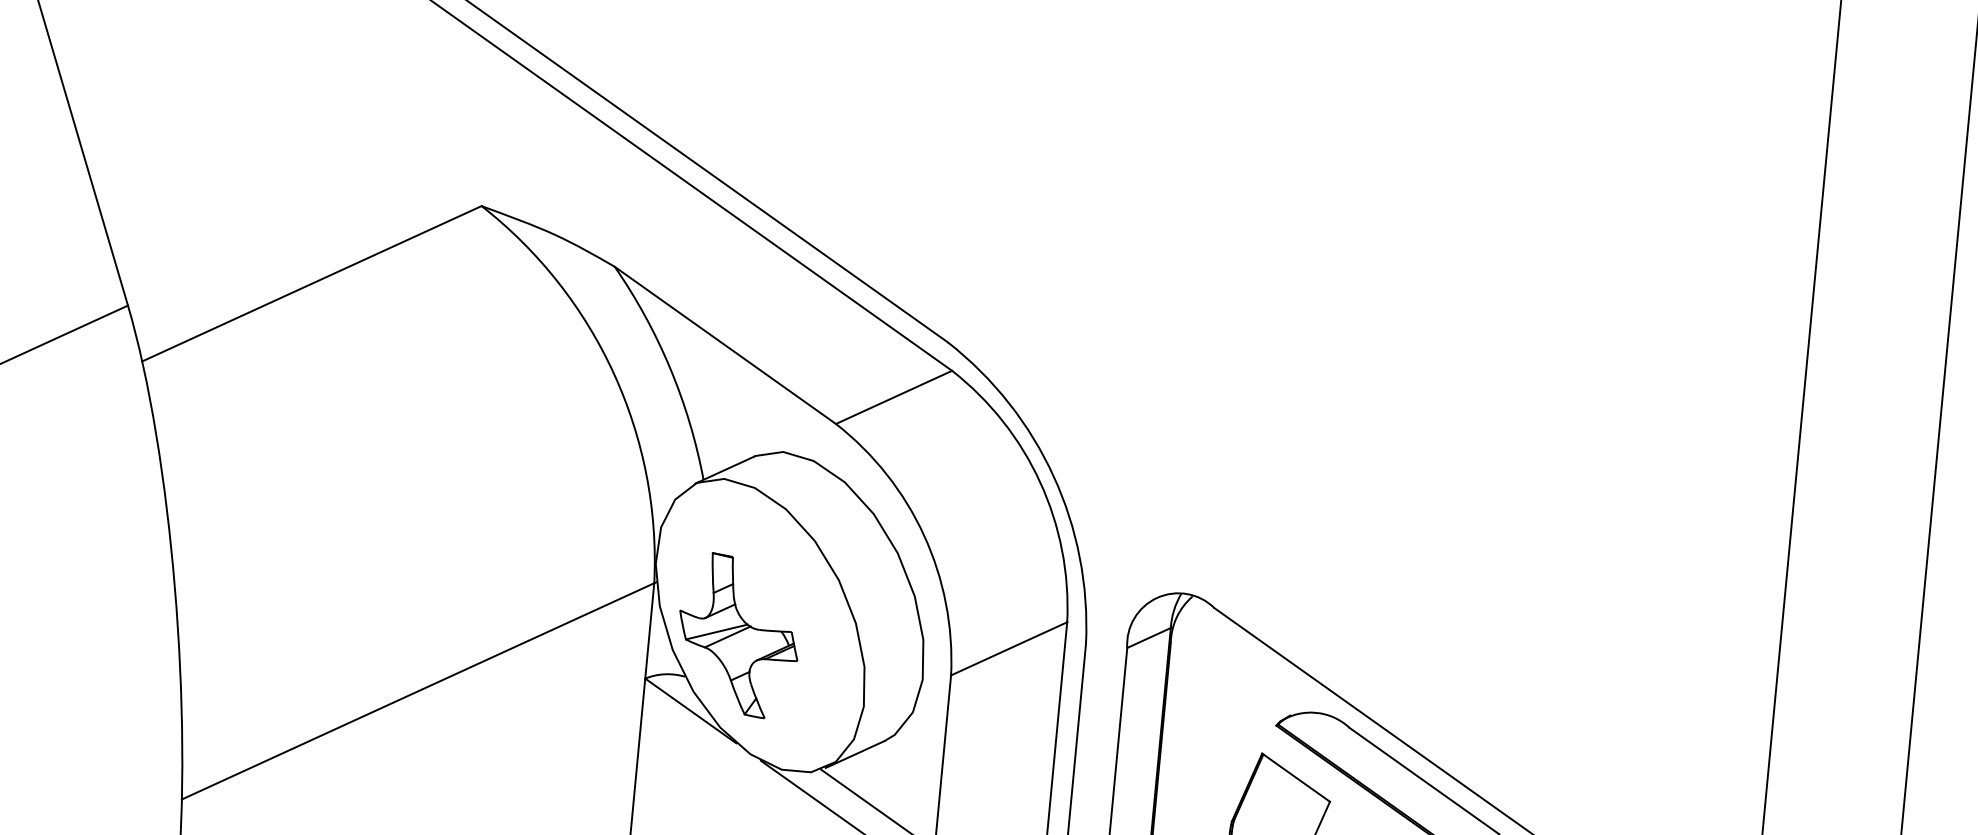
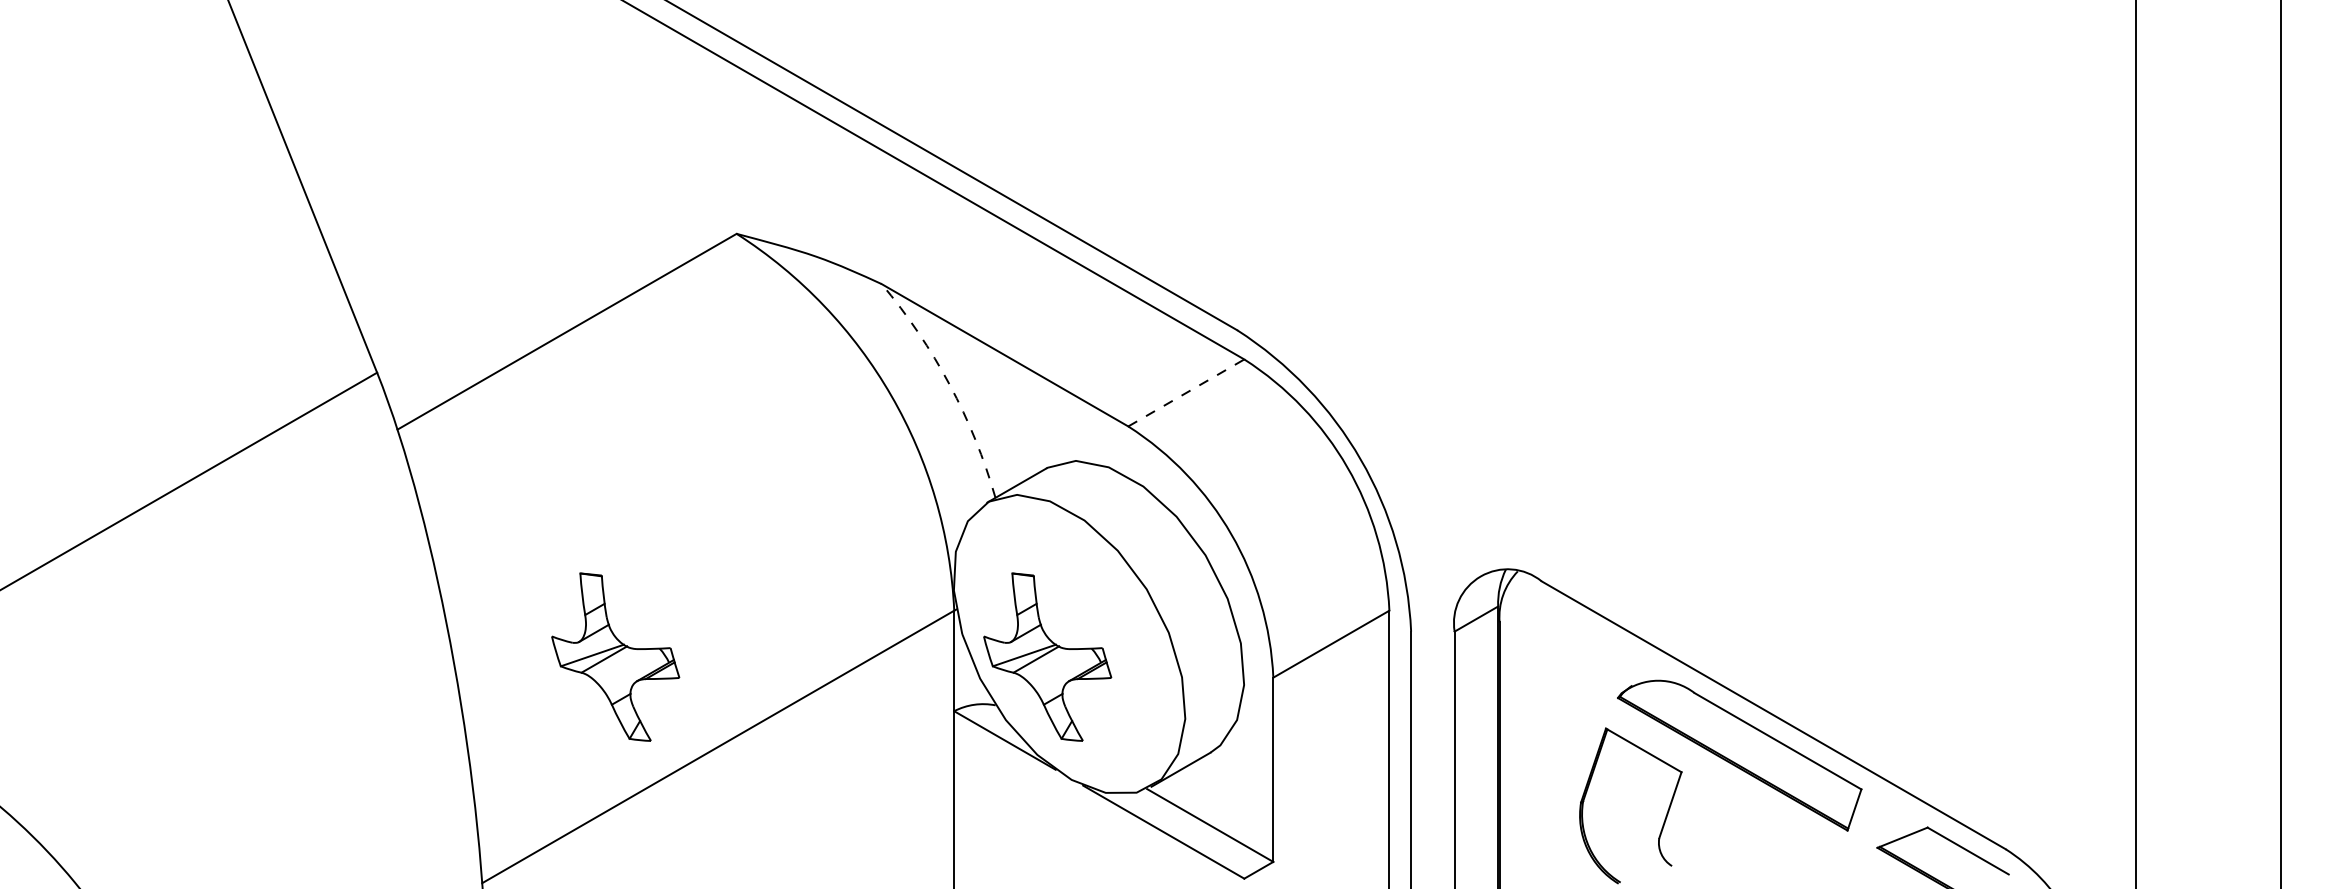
arc: (669, 369) -> (949, 385), solid -> dashed
line: (894, 396) -> (1186, 392), solid -> dashed
part: (328, 596) -> (615, 656), added

